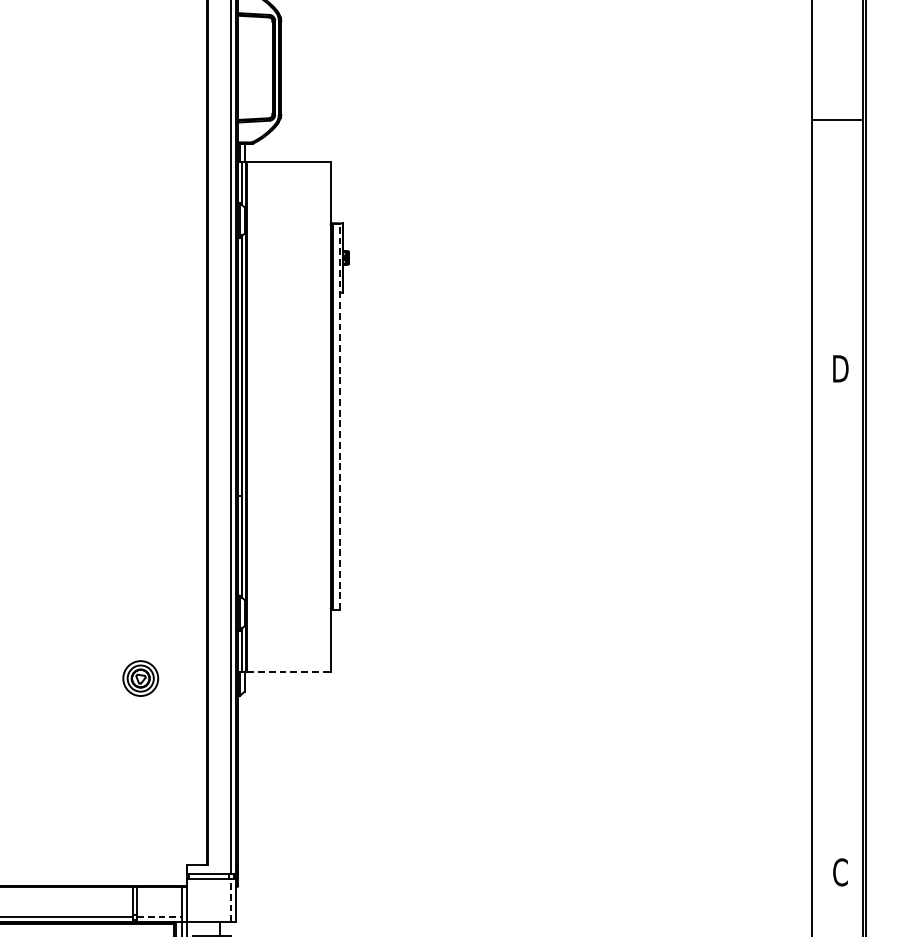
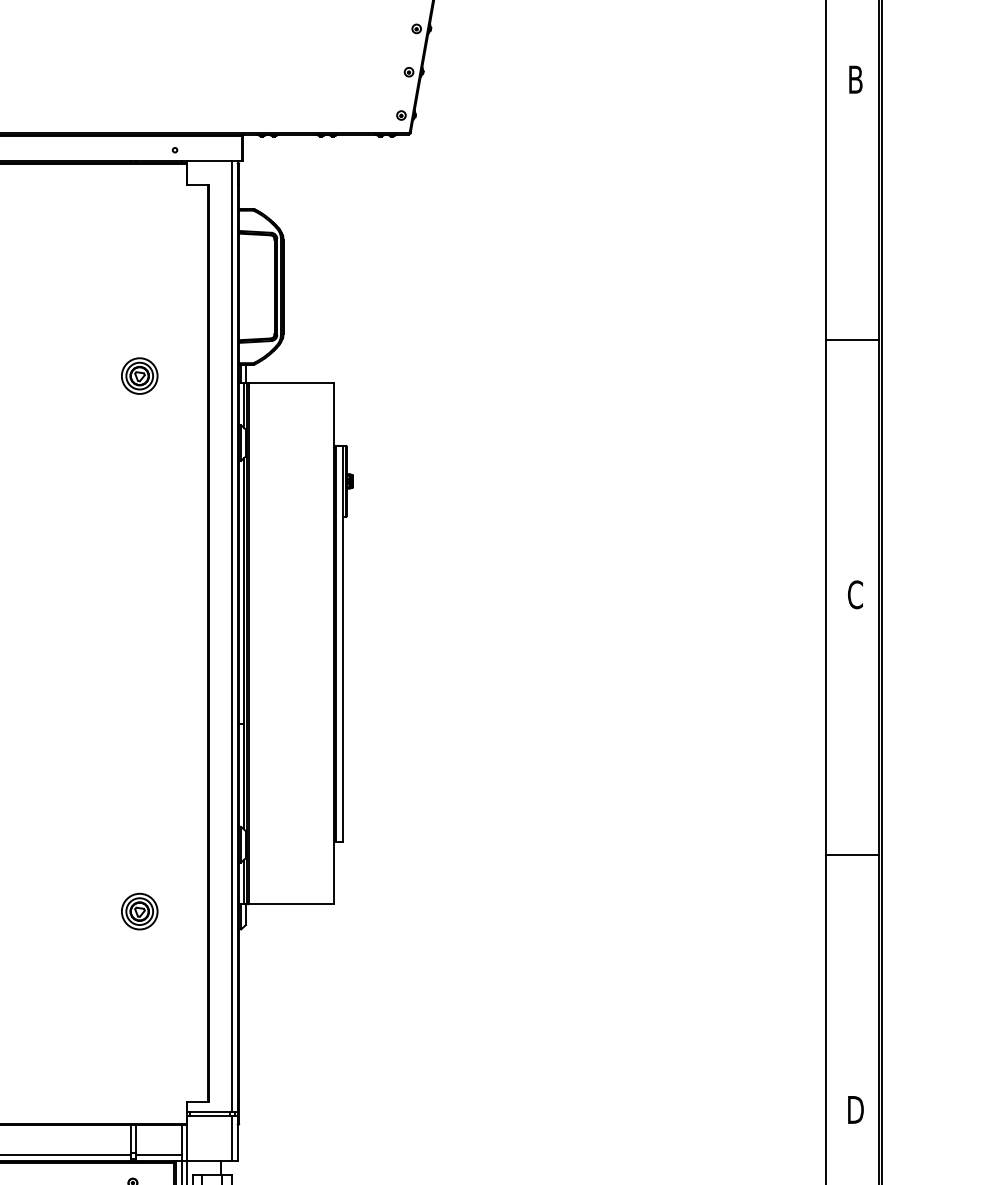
part: (140, 154) -> (139, 375), added
text: (840, 368) -> (855, 594), D -> C
line: (339, 416) -> (343, 643), dashed -> solid
line: (837, 622) -> (852, 854), added
line: (289, 671) -> (291, 904), dashed -> solid
text: (840, 872) -> (855, 1109), C -> D
line: (230, 900) -> (231, 1138), dashed -> solid
line: (159, 916) -> (158, 1155), dashed -> solid

